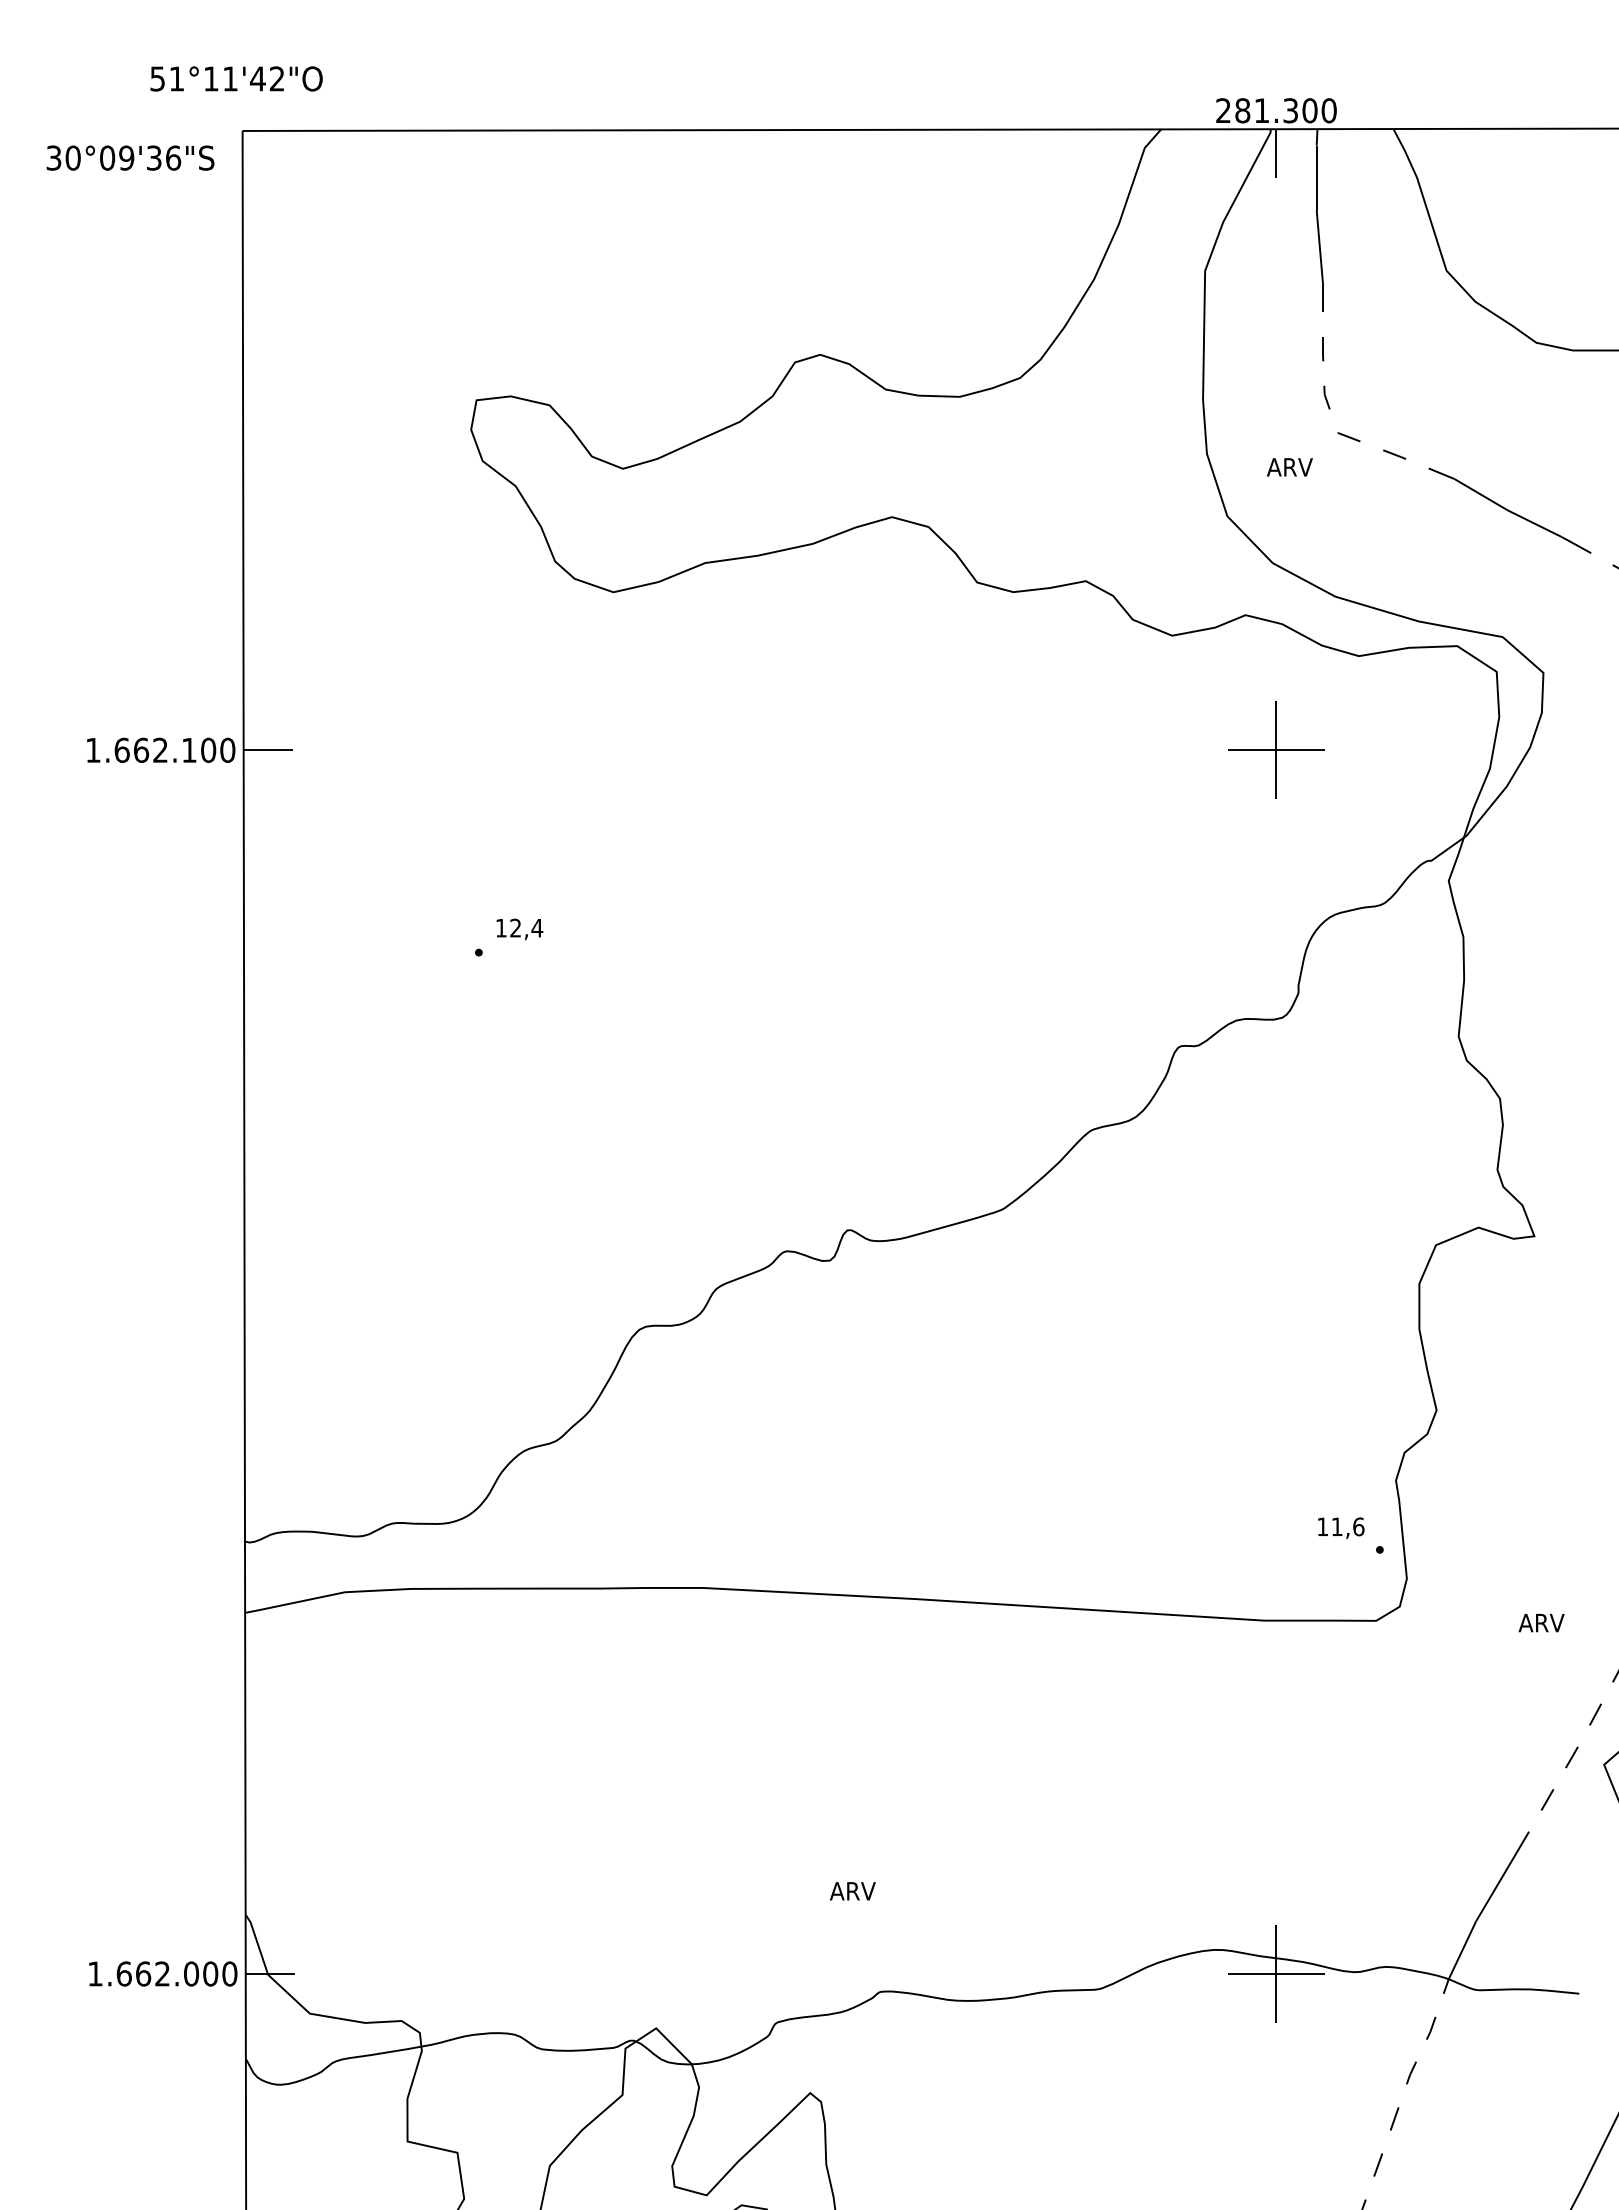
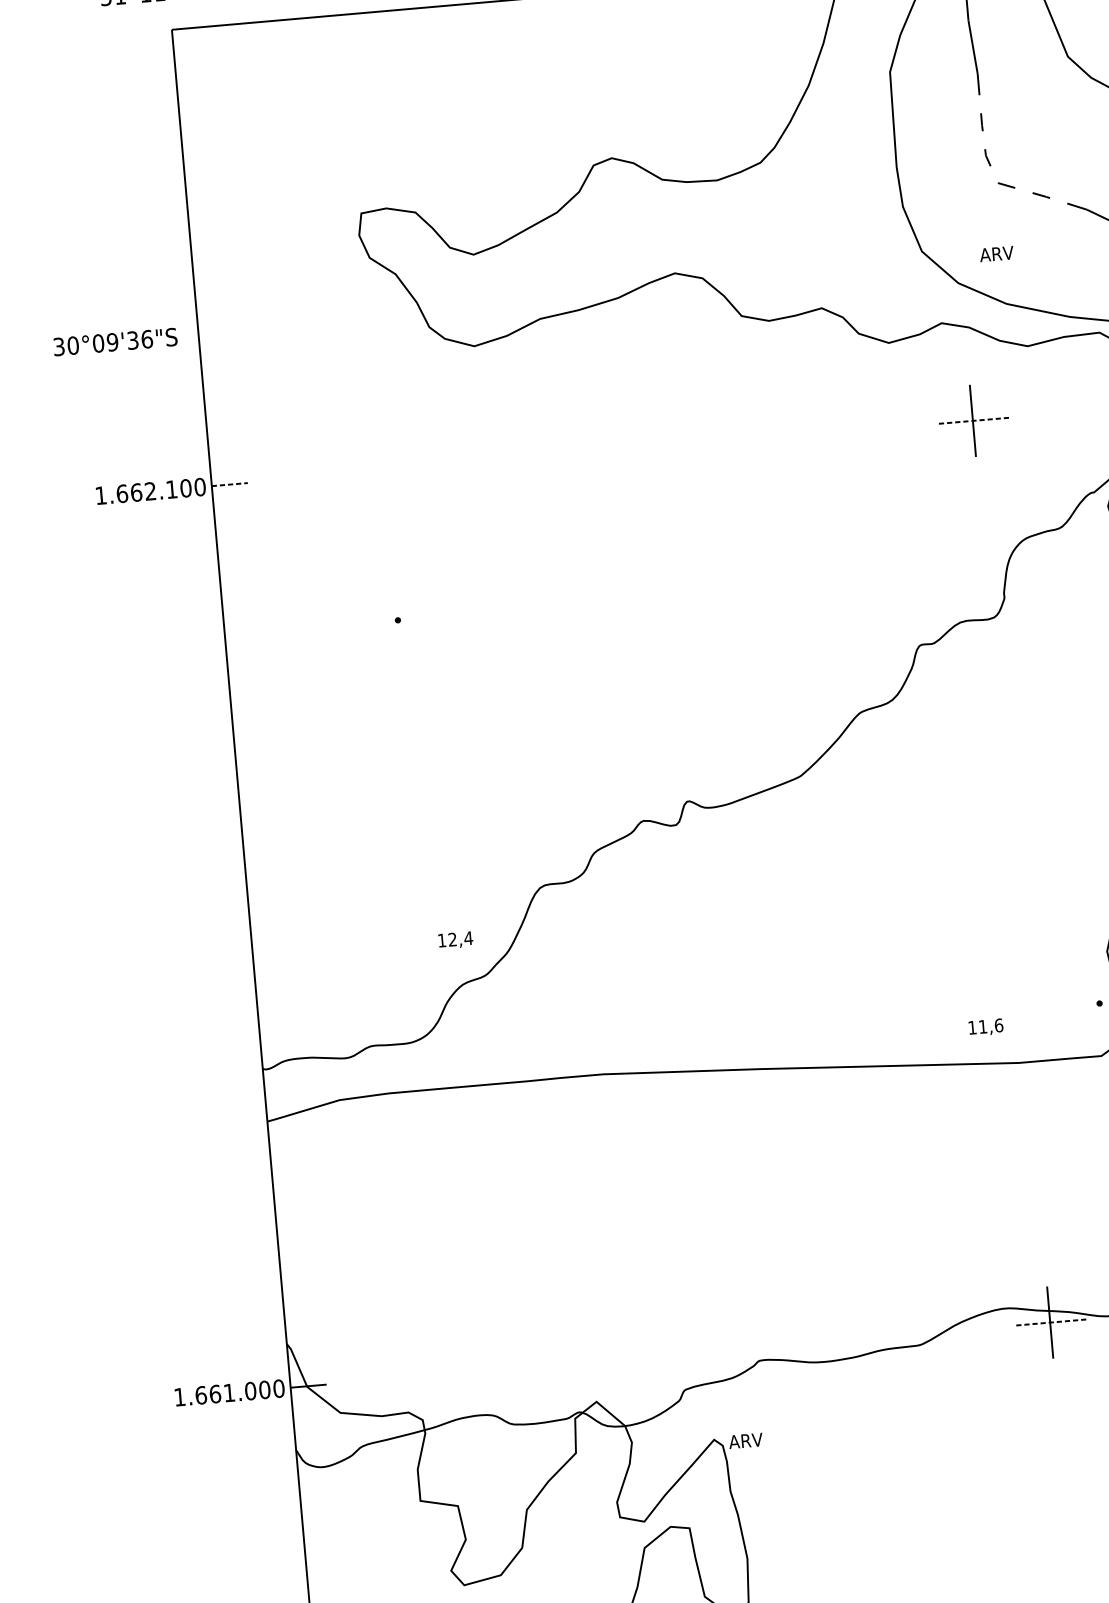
text: (130, 157) -> (115, 341), moved
text: (1289, 467) -> (996, 254), moved
line: (268, 750) -> (230, 484), solid -> dashed
line: (1276, 750) -> (972, 420), solid -> dashed
text: (519, 929) -> (455, 940), moved
text: (1341, 1527) -> (986, 1027), moved
text: (852, 1891) -> (745, 1441), moved
text: (162, 1973) -> (229, 1392), 1.662.000 -> 1.661.000
line: (1276, 1974) -> (1050, 1322), solid -> dashed

